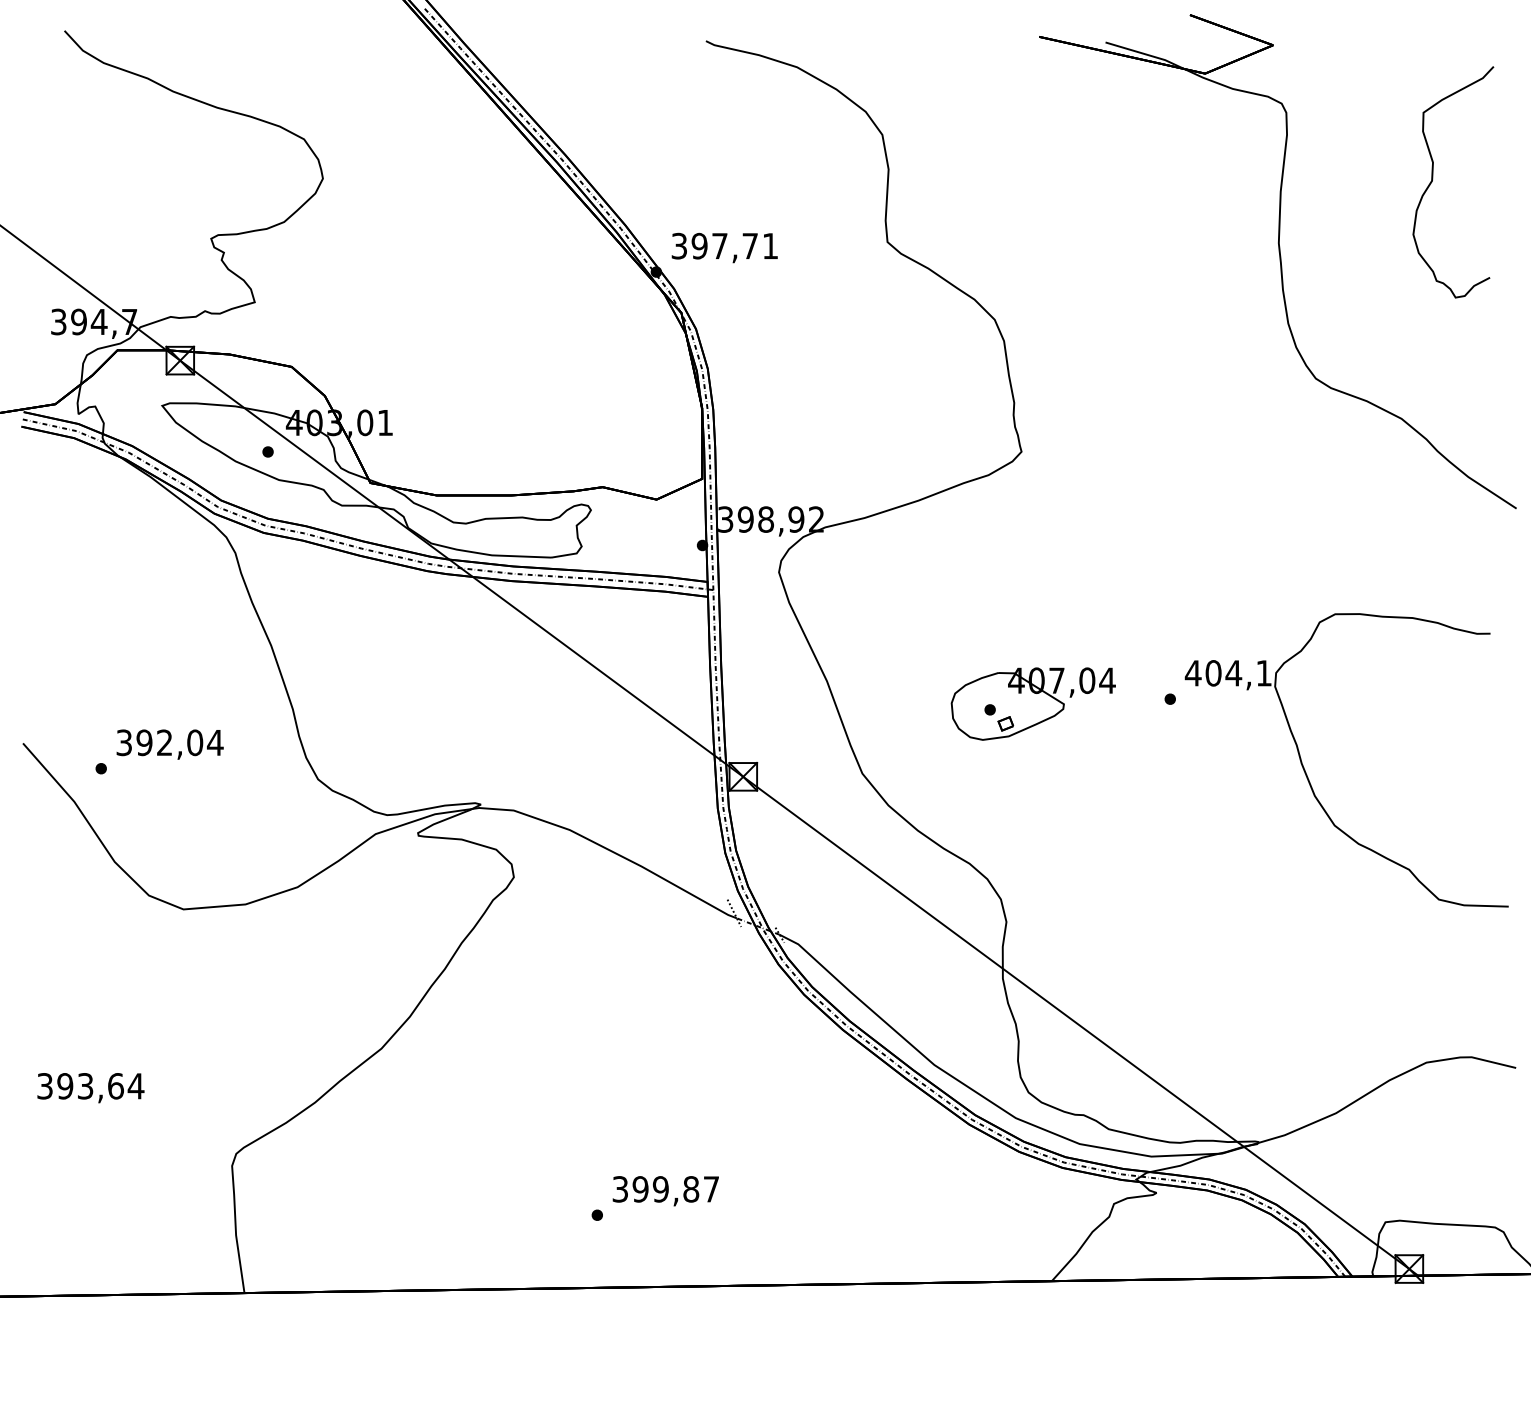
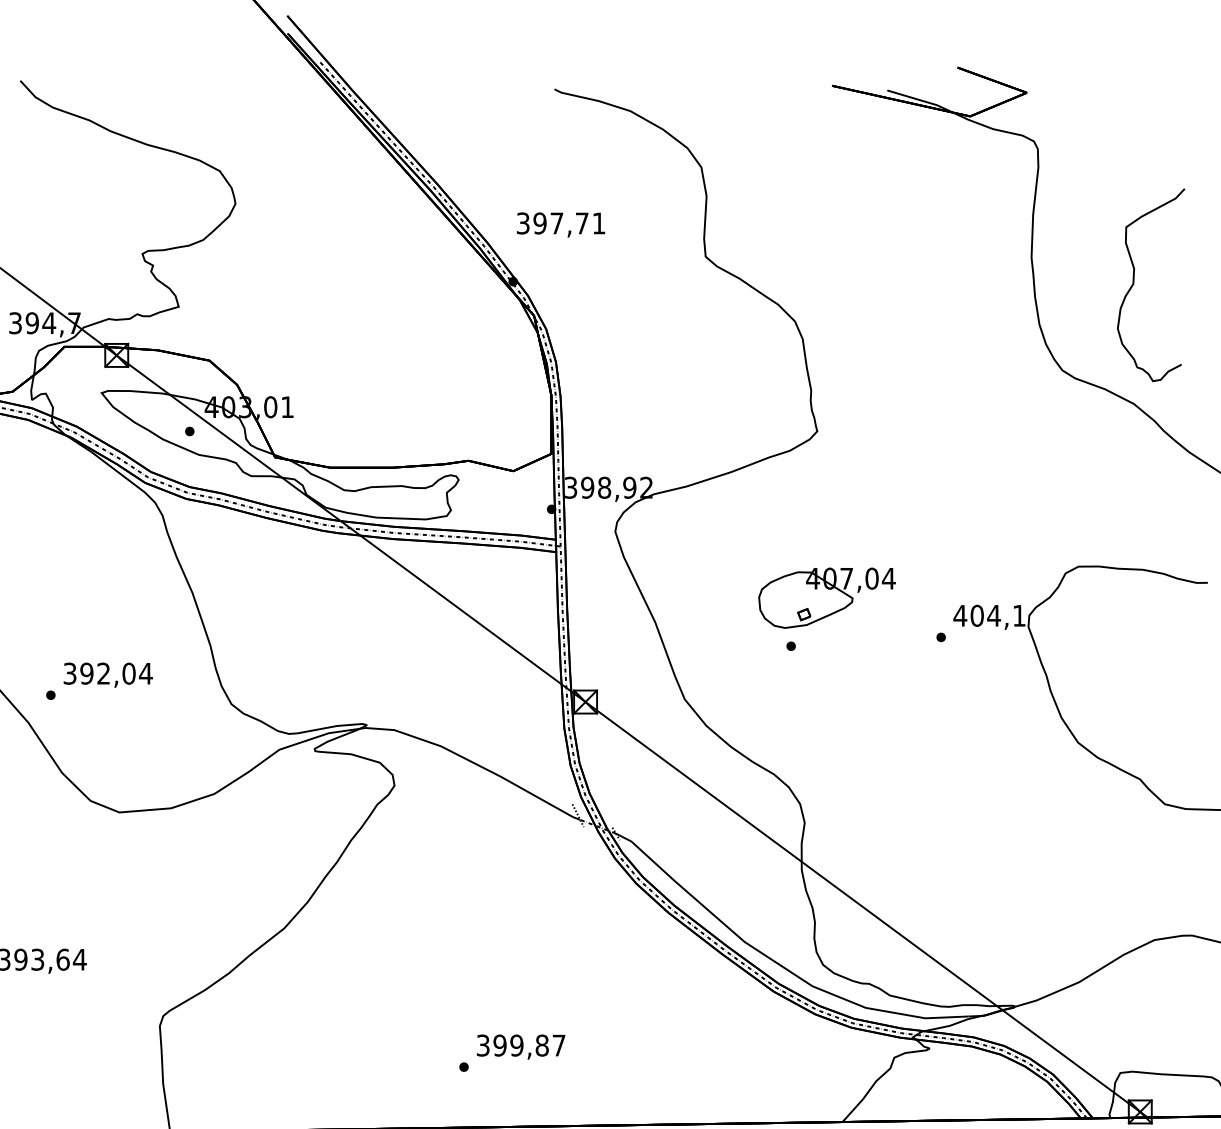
curve: (1433, 179) -> (1134, 282), moved
text: (724, 247) -> (560, 224), moved
part: (1032, 703) -> (826, 597), moved

